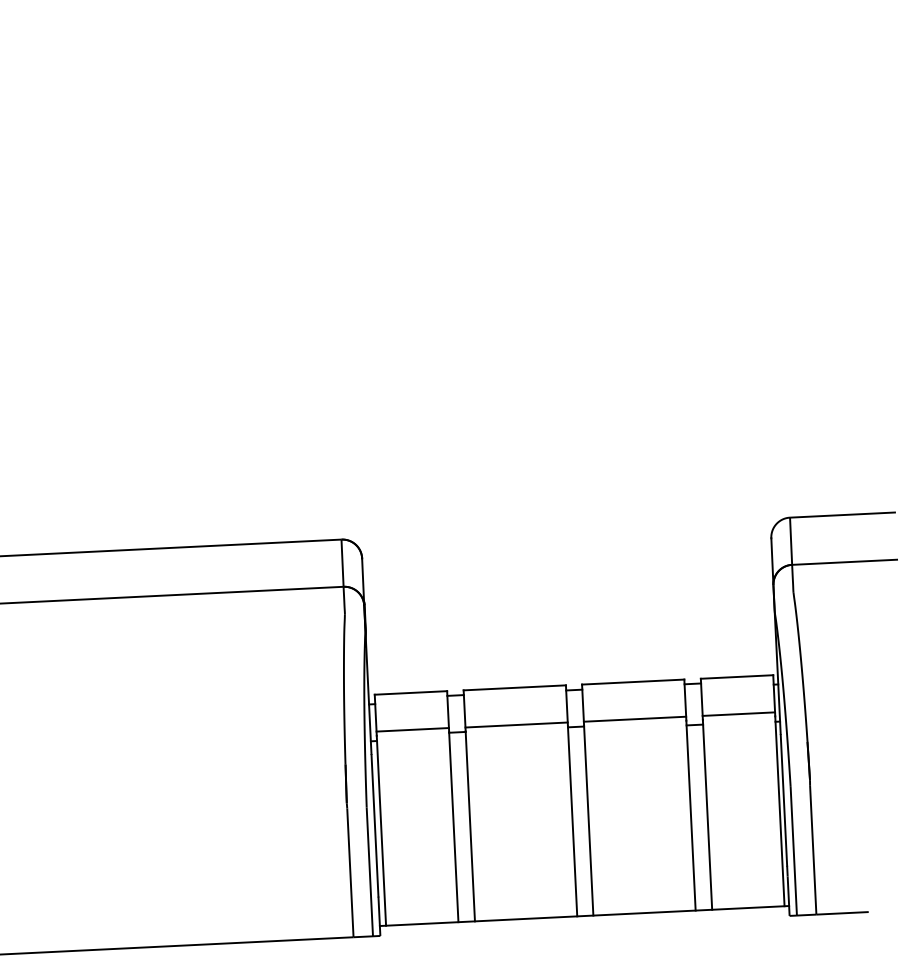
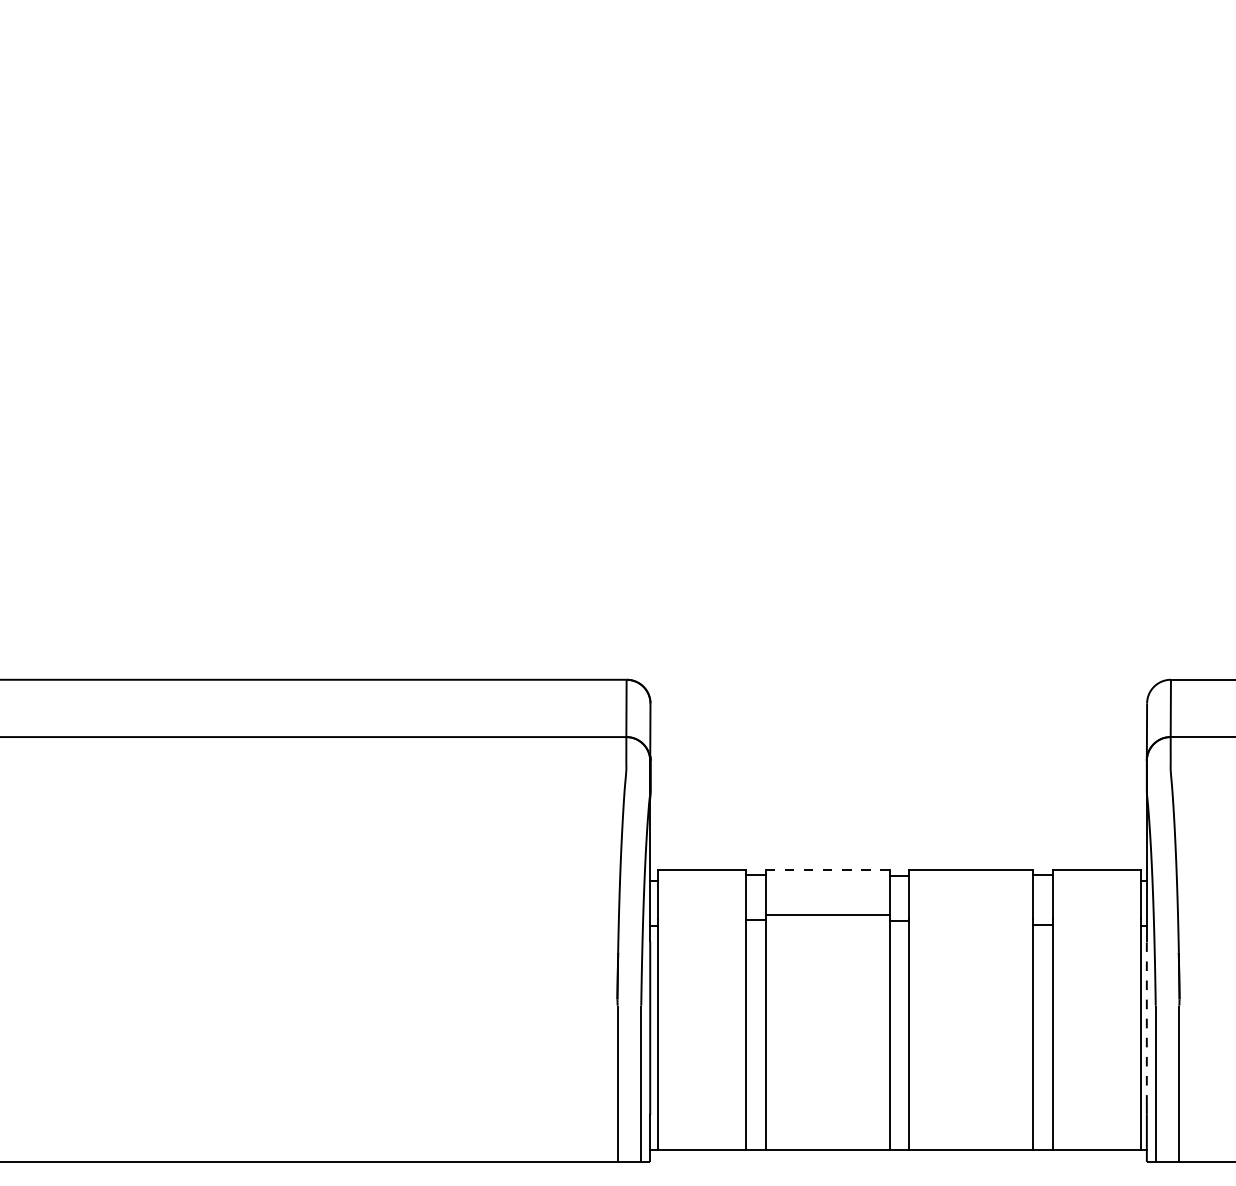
line: (515, 687) -> (828, 869), solid -> dashed
line: (738, 714) -> (1097, 914), removed
line: (635, 719) -> (971, 914), removed
line: (412, 729) -> (701, 914), removed
line: (783, 801) -> (1146, 1022), solid -> dashed

